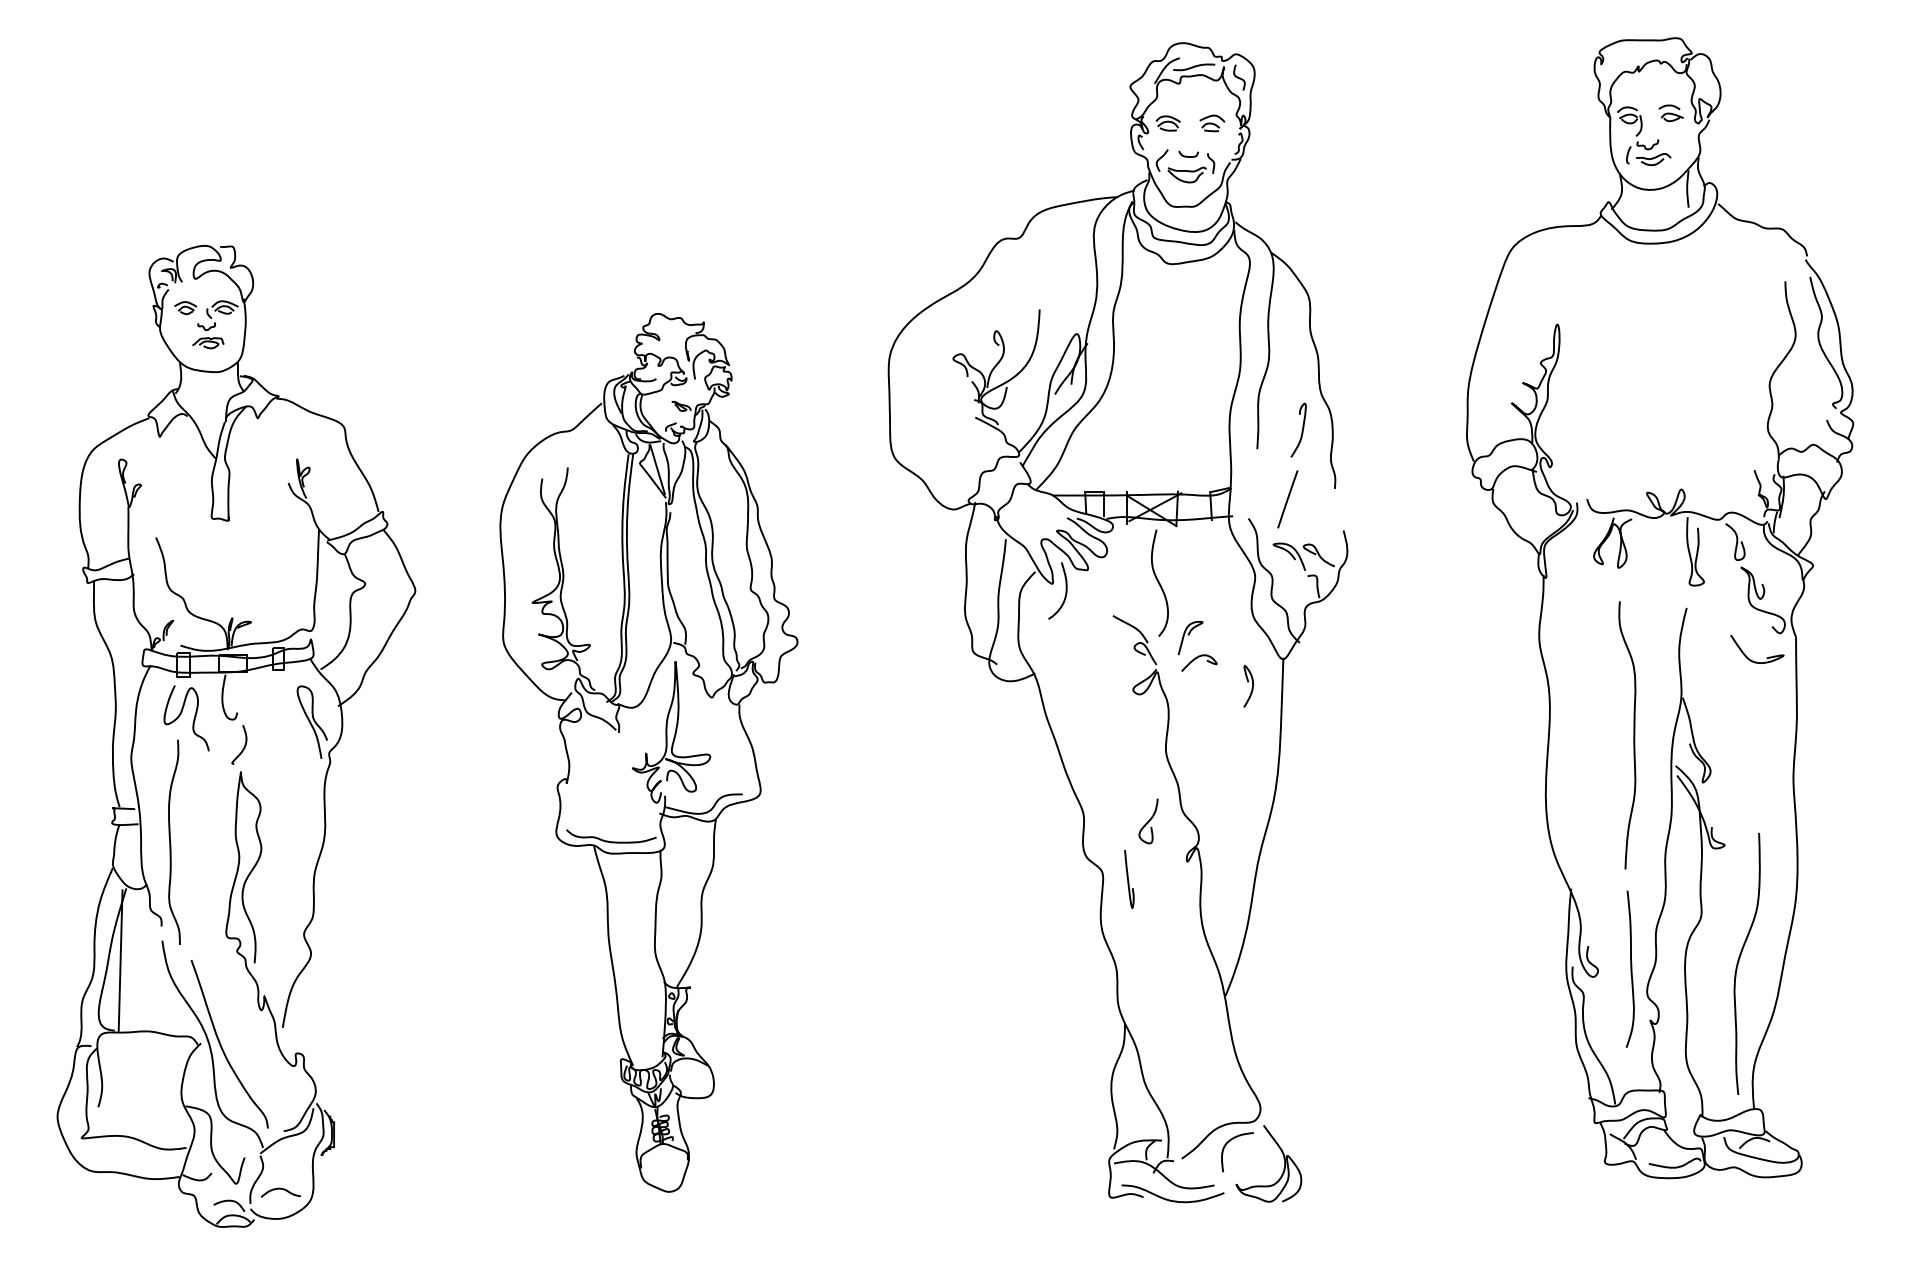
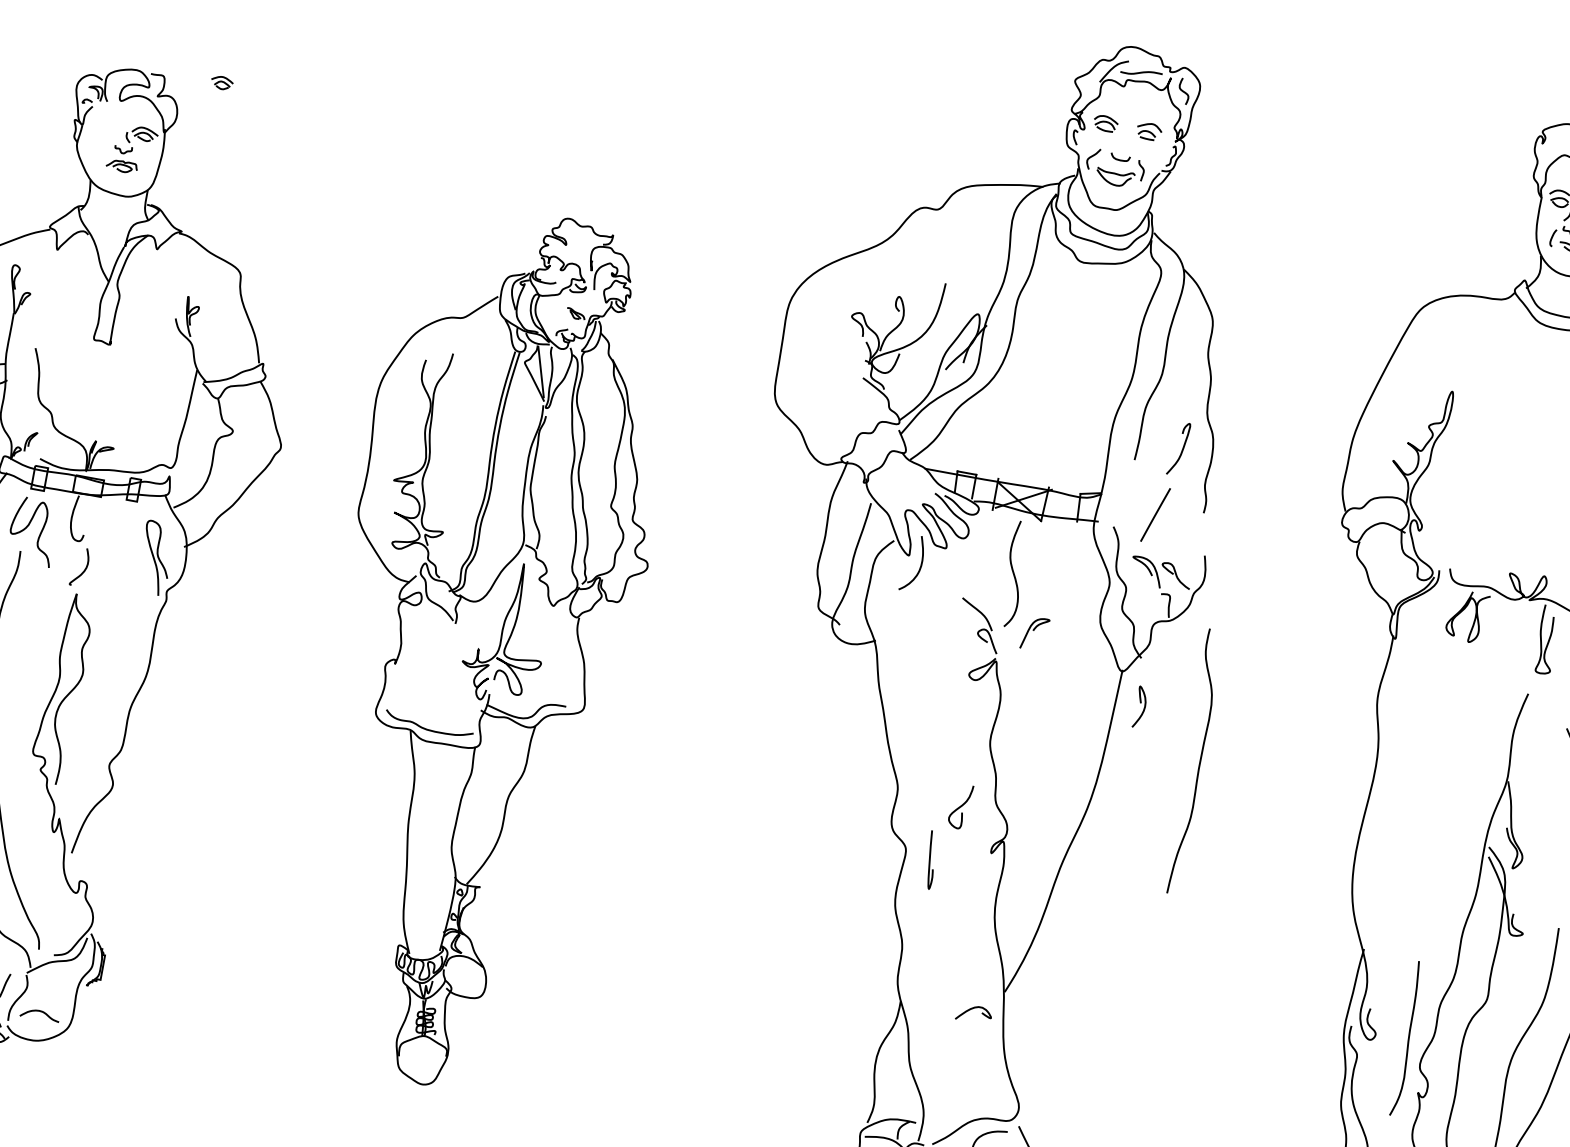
part: (185, 308) -> (221, 83), moved
curve: (1197, 658) -> (973, 1009), moved
curve: (1251, 687) -> (1143, 708), moved
curve: (1633, 735) -> (1199, 763), moved

